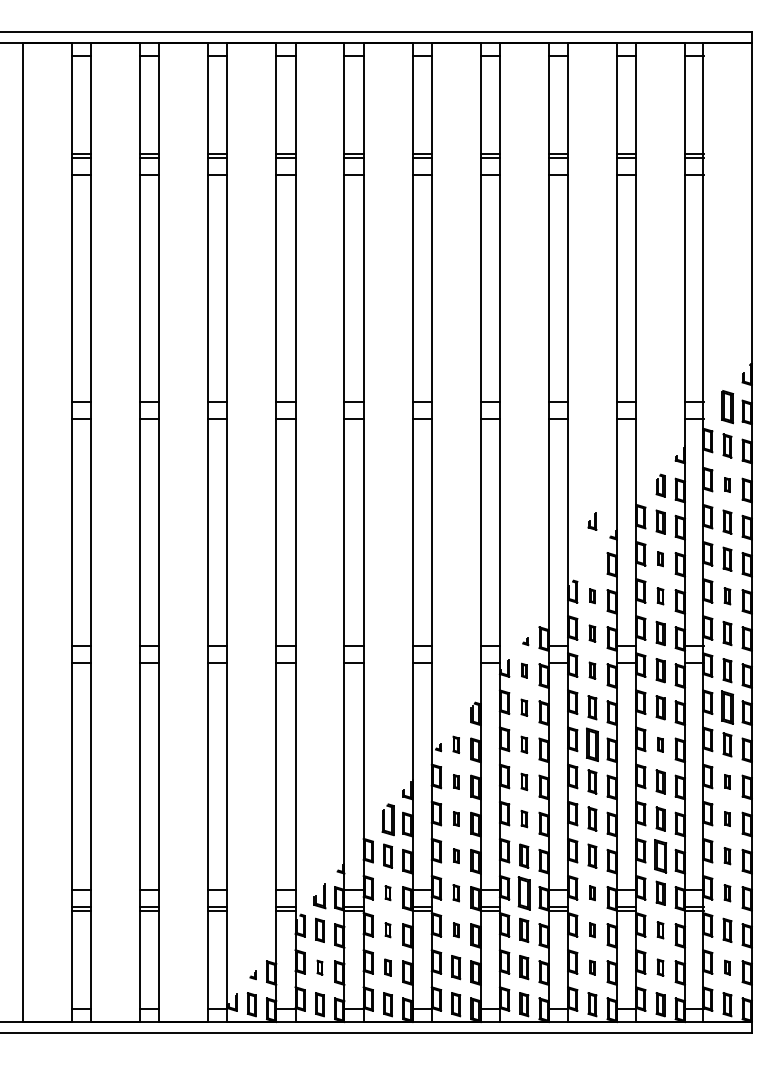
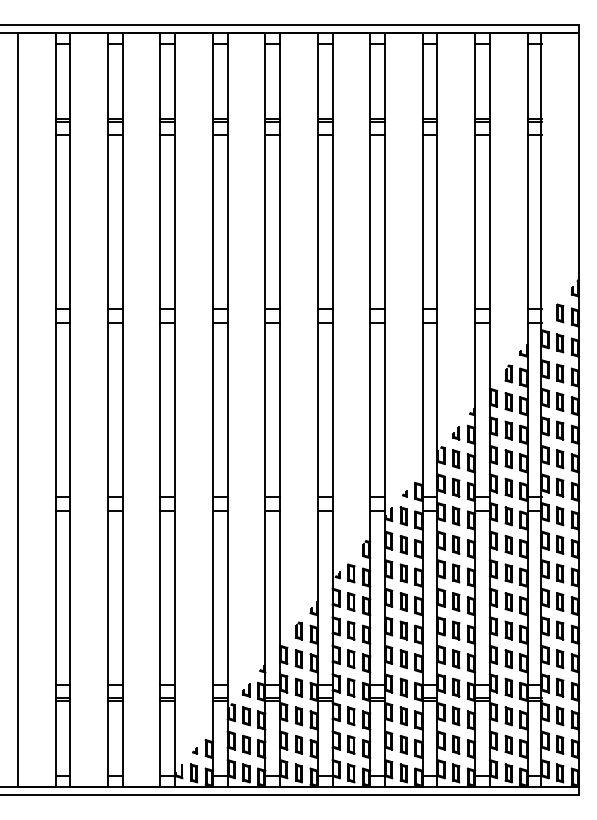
part: (727, 406) -> (560, 313), size x0.71
part: (727, 484) -> (560, 373), size x1.67
part: (592, 521) -> (456, 433), moved
part: (660, 558) -> (508, 430), size x1.67
part: (592, 595) -> (456, 458), size x1.67
part: (660, 595) -> (508, 458), size x1.43
part: (727, 595) -> (560, 458), size x1.43
part: (592, 633) -> (456, 487), size x1.43
part: (524, 670) -> (403, 516), size x1.67
part: (592, 670) -> (456, 516), size x1.43
part: (524, 707) -> (403, 544), size x1.43
part: (727, 707) -> (560, 544), size x0.71
part: (456, 744) -> (351, 573), size x1.43
part: (524, 744) -> (403, 573), size x1.43
part: (592, 744) -> (456, 573), size x0.71
part: (660, 744) -> (508, 573), size x1.67
part: (456, 781) -> (351, 601), size x1.67
part: (524, 781) -> (403, 601), size x1.43
part: (727, 781) -> (560, 601), size x1.67
part: (456, 818) -> (351, 630), size x1.67
part: (524, 818) -> (403, 630), size x1.43
part: (727, 818) -> (560, 630), size x1.67
part: (387, 819) -> (298, 630), size x0.71
part: (456, 855) -> (351, 658), size x1.67
part: (660, 855) -> (508, 658), size x0.71
part: (727, 855) -> (560, 658), size x1.43
part: (387, 892) -> (298, 687), size x1.67
part: (456, 892) -> (351, 687), size x1.43
part: (524, 892) -> (403, 687), size x0.71
part: (592, 892) -> (456, 687), size x1.67
part: (727, 892) -> (560, 687), size x1.43
part: (319, 896) -> (246, 690), size x0.71
part: (387, 929) -> (298, 715), size x1.67
part: (456, 929) -> (351, 715), size x1.67
part: (592, 929) -> (456, 715), size x1.67
part: (660, 929) -> (508, 715), size x1.43
part: (319, 967) -> (246, 744), size x1.67
part: (387, 967) -> (298, 744), size x1.43
part: (592, 967) -> (456, 744), size x1.67
part: (660, 967) -> (508, 744), size x1.43
part: (727, 967) -> (560, 744), size x1.67

